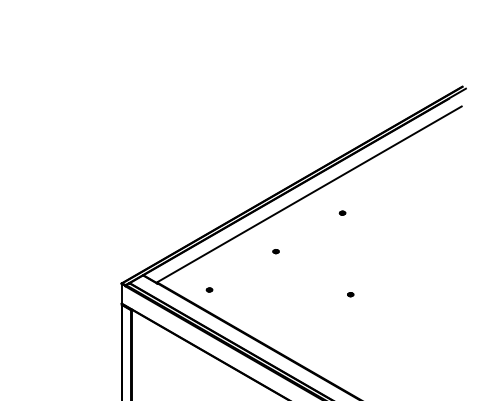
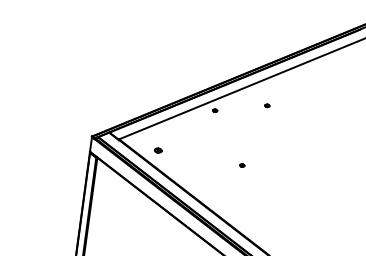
part: (275, 251) -> (214, 110), moved
part: (209, 289) -> (158, 150), size x1.6
part: (350, 294) -> (242, 165), moved

